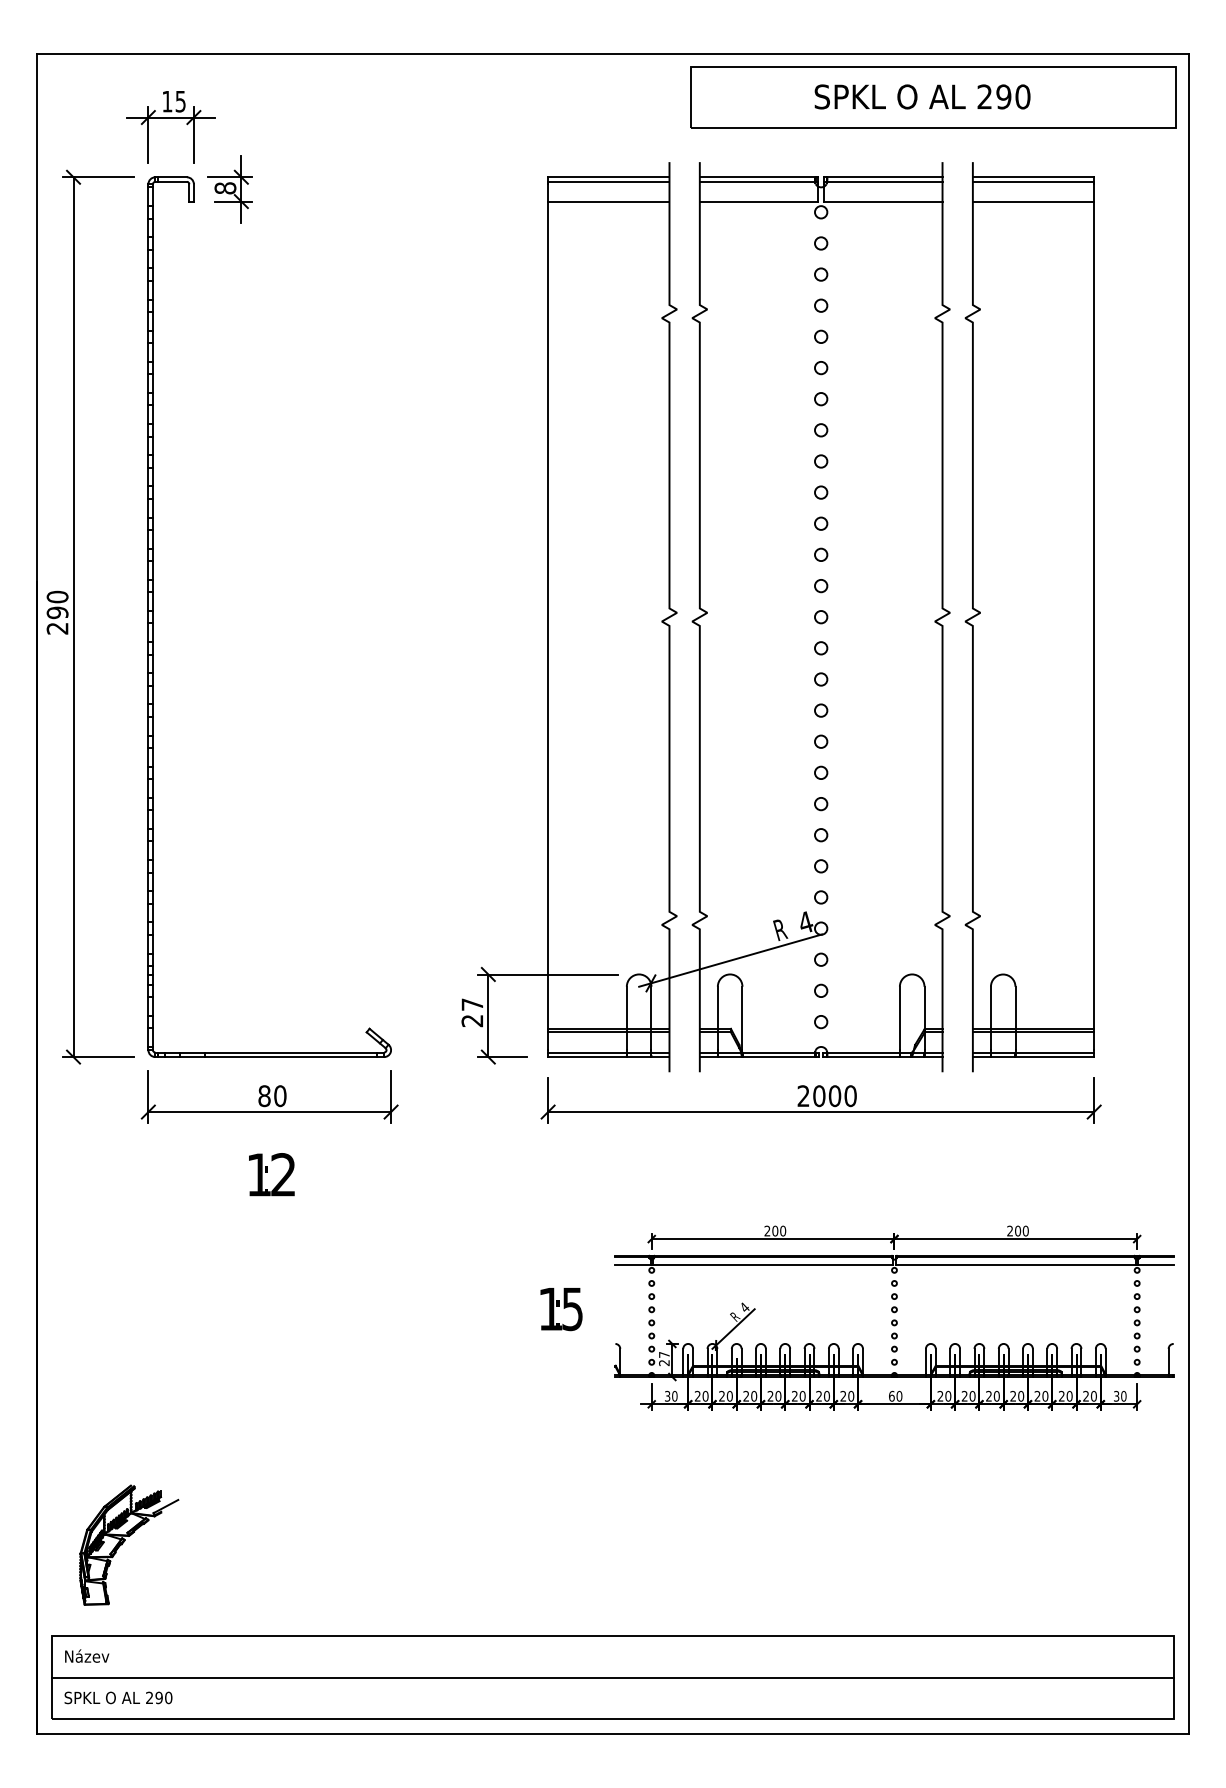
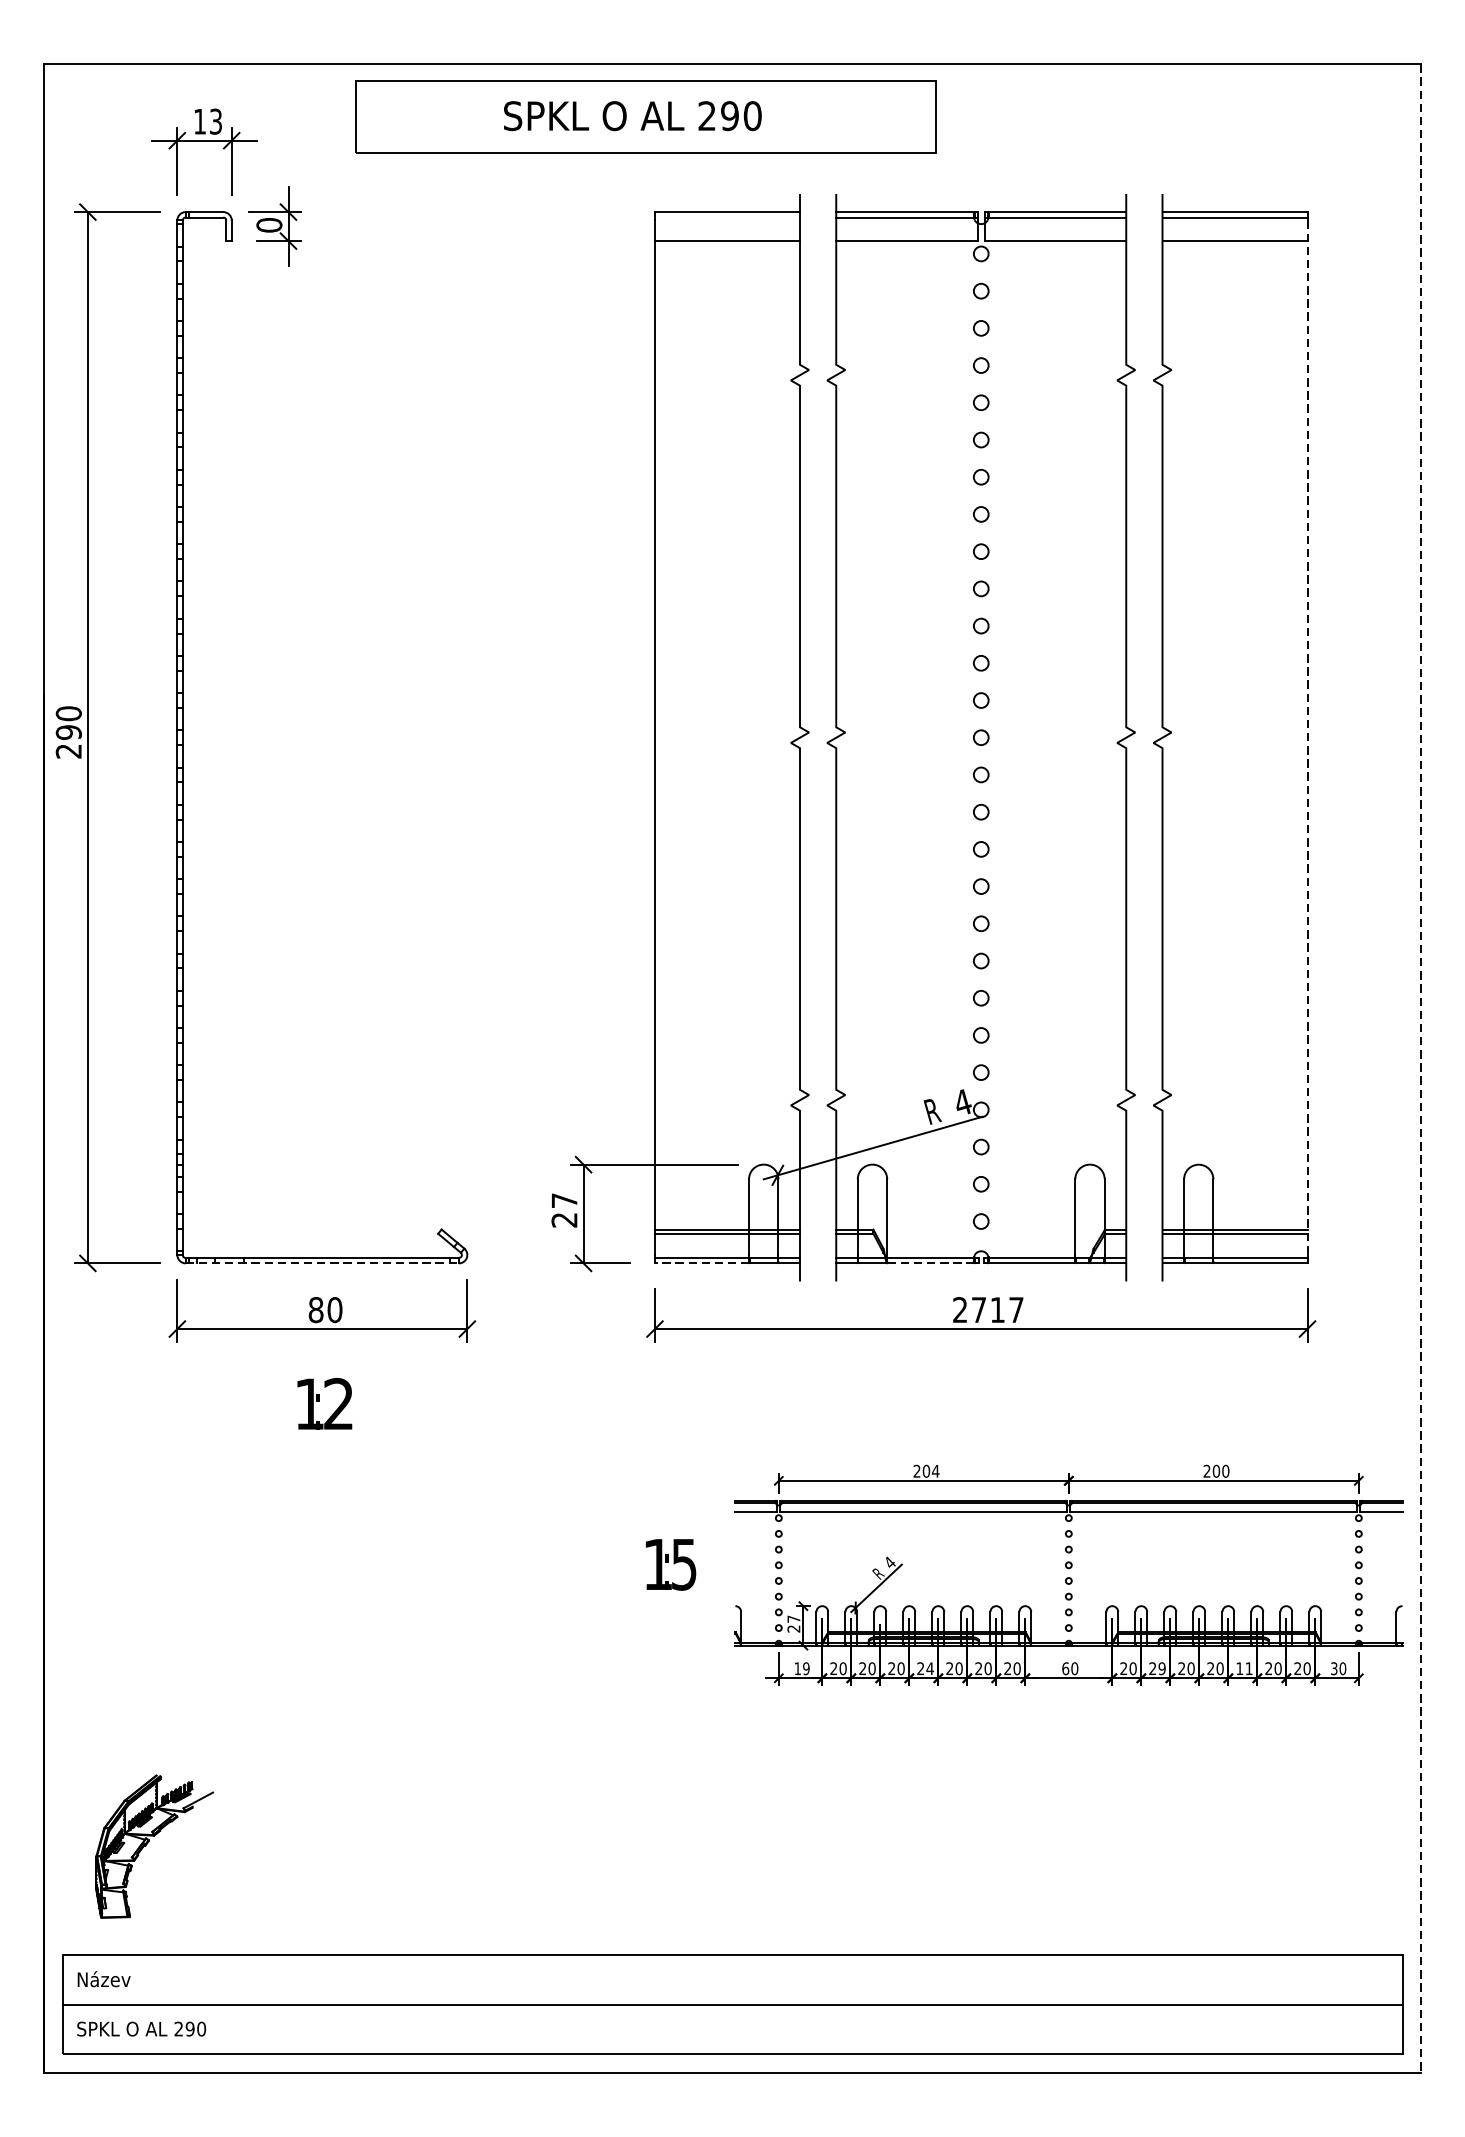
part: (933, 97) -> (645, 116), moved
text: (180, 100) -> (215, 120), 15 -> 13
line: (608, 181) -> (727, 217), removed
text: (225, 188) -> (269, 225), 8 -> 0
line: (1094, 617) -> (1307, 738), solid -> dashed
line: (1189, 894) -> (1421, 1069), solid -> dashed
line: (270, 1057) -> (323, 1263), solid -> dashed
line: (587, 1057) -> (702, 1263), solid -> dashed
line: (778, 1057) -> (930, 1263), solid -> dashed
text: (834, 1096) -> (997, 1310), 2000 -> 2717
text: (782, 1230) -> (935, 1470), 200 -> 204
text: (671, 1395) -> (802, 1667), 30 -> 19
text: (778, 1395) -> (930, 1667), 20 -> 24
text: (1041, 1395) -> (1244, 1667), 20 -> 11
text: (972, 1396) -> (1162, 1668), 20 -> 29

